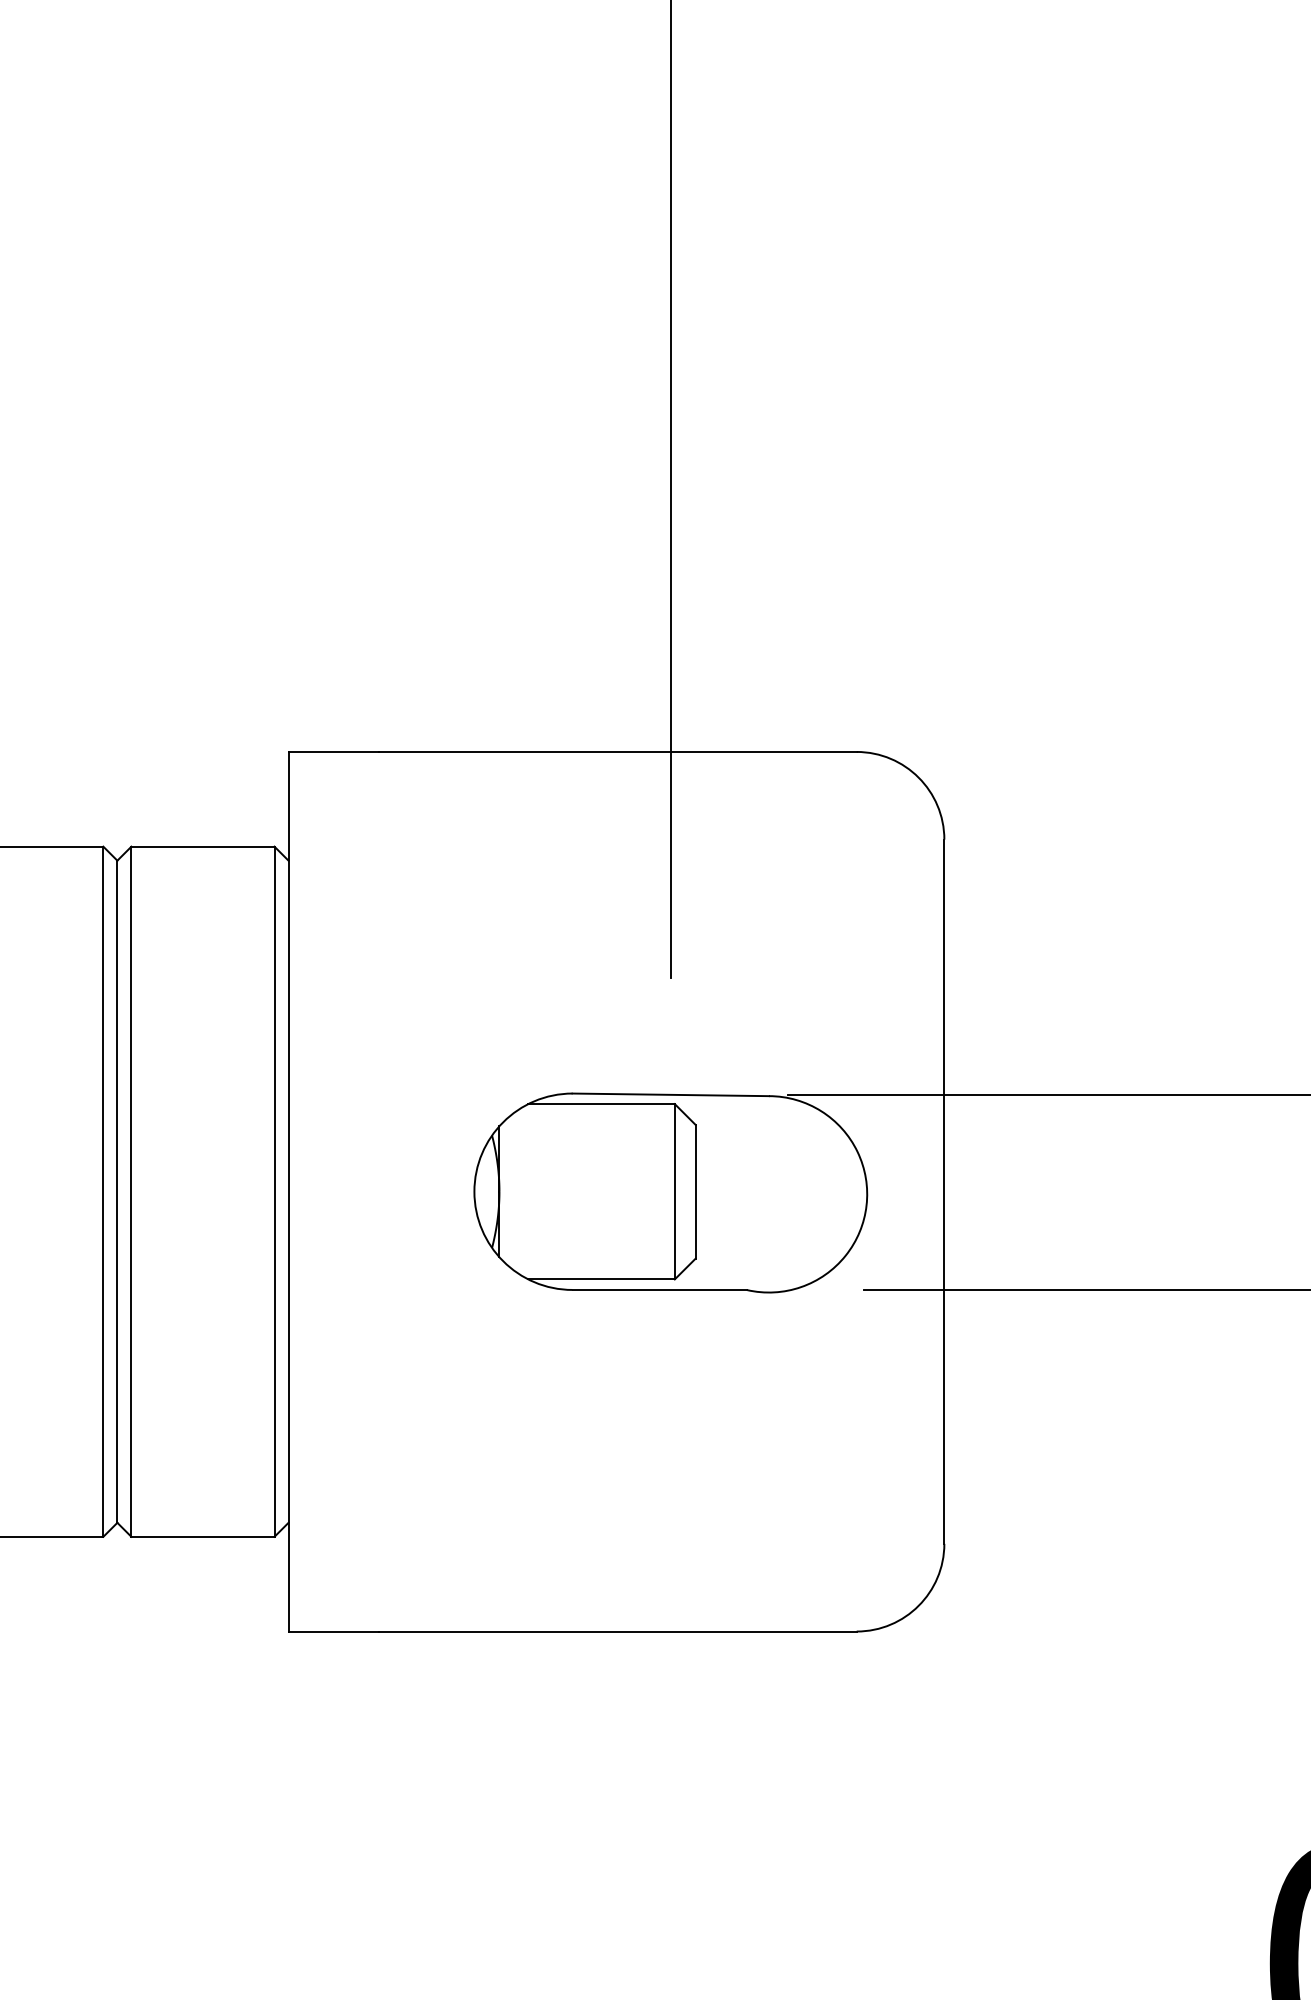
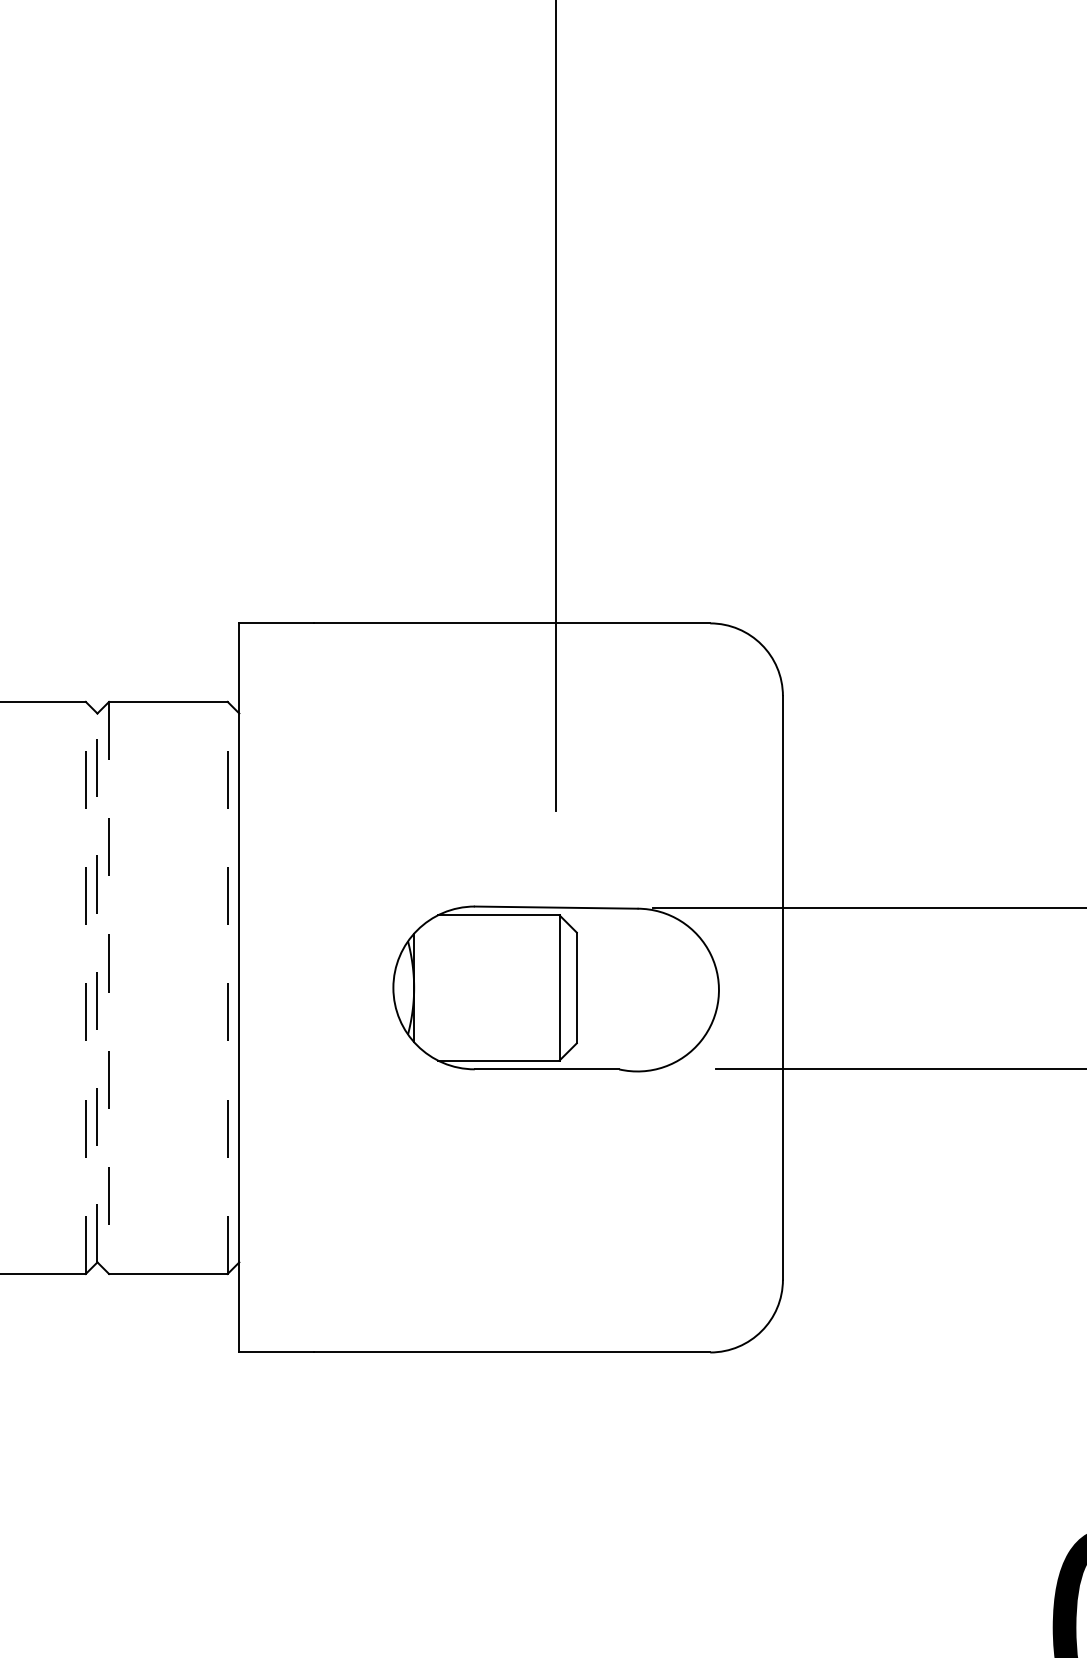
line: (102, 1191) -> (85, 987), solid -> dashed
line: (117, 1191) -> (97, 987), solid -> dashed
line: (274, 1191) -> (227, 987), solid -> dashed
line: (131, 1192) -> (109, 988), solid -> dashed

